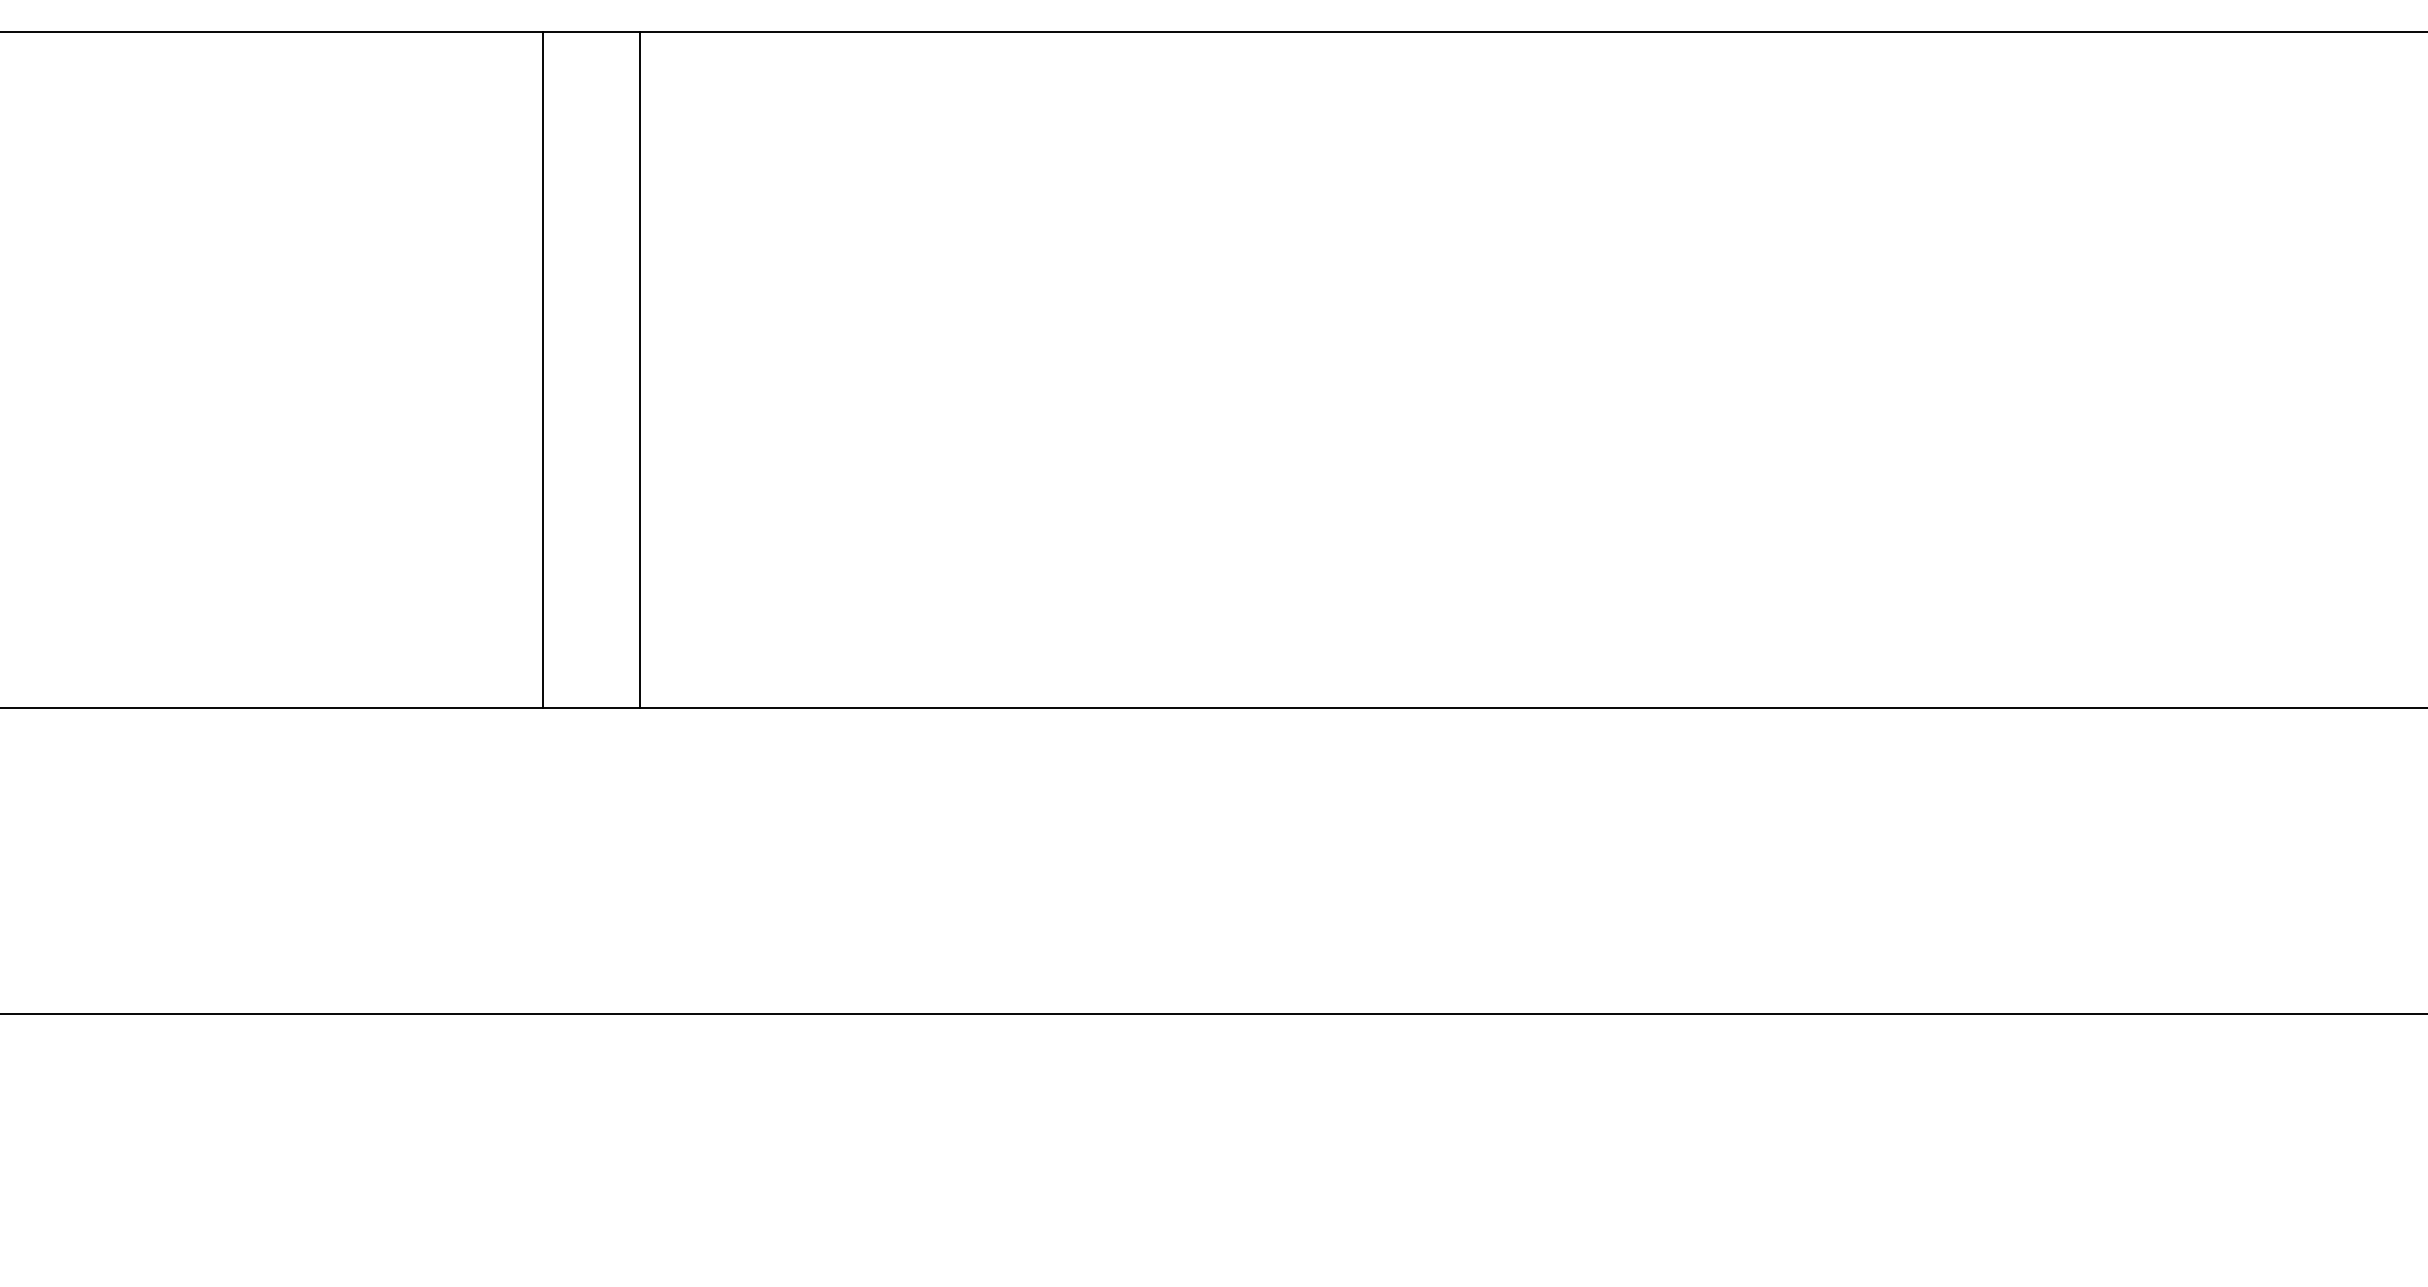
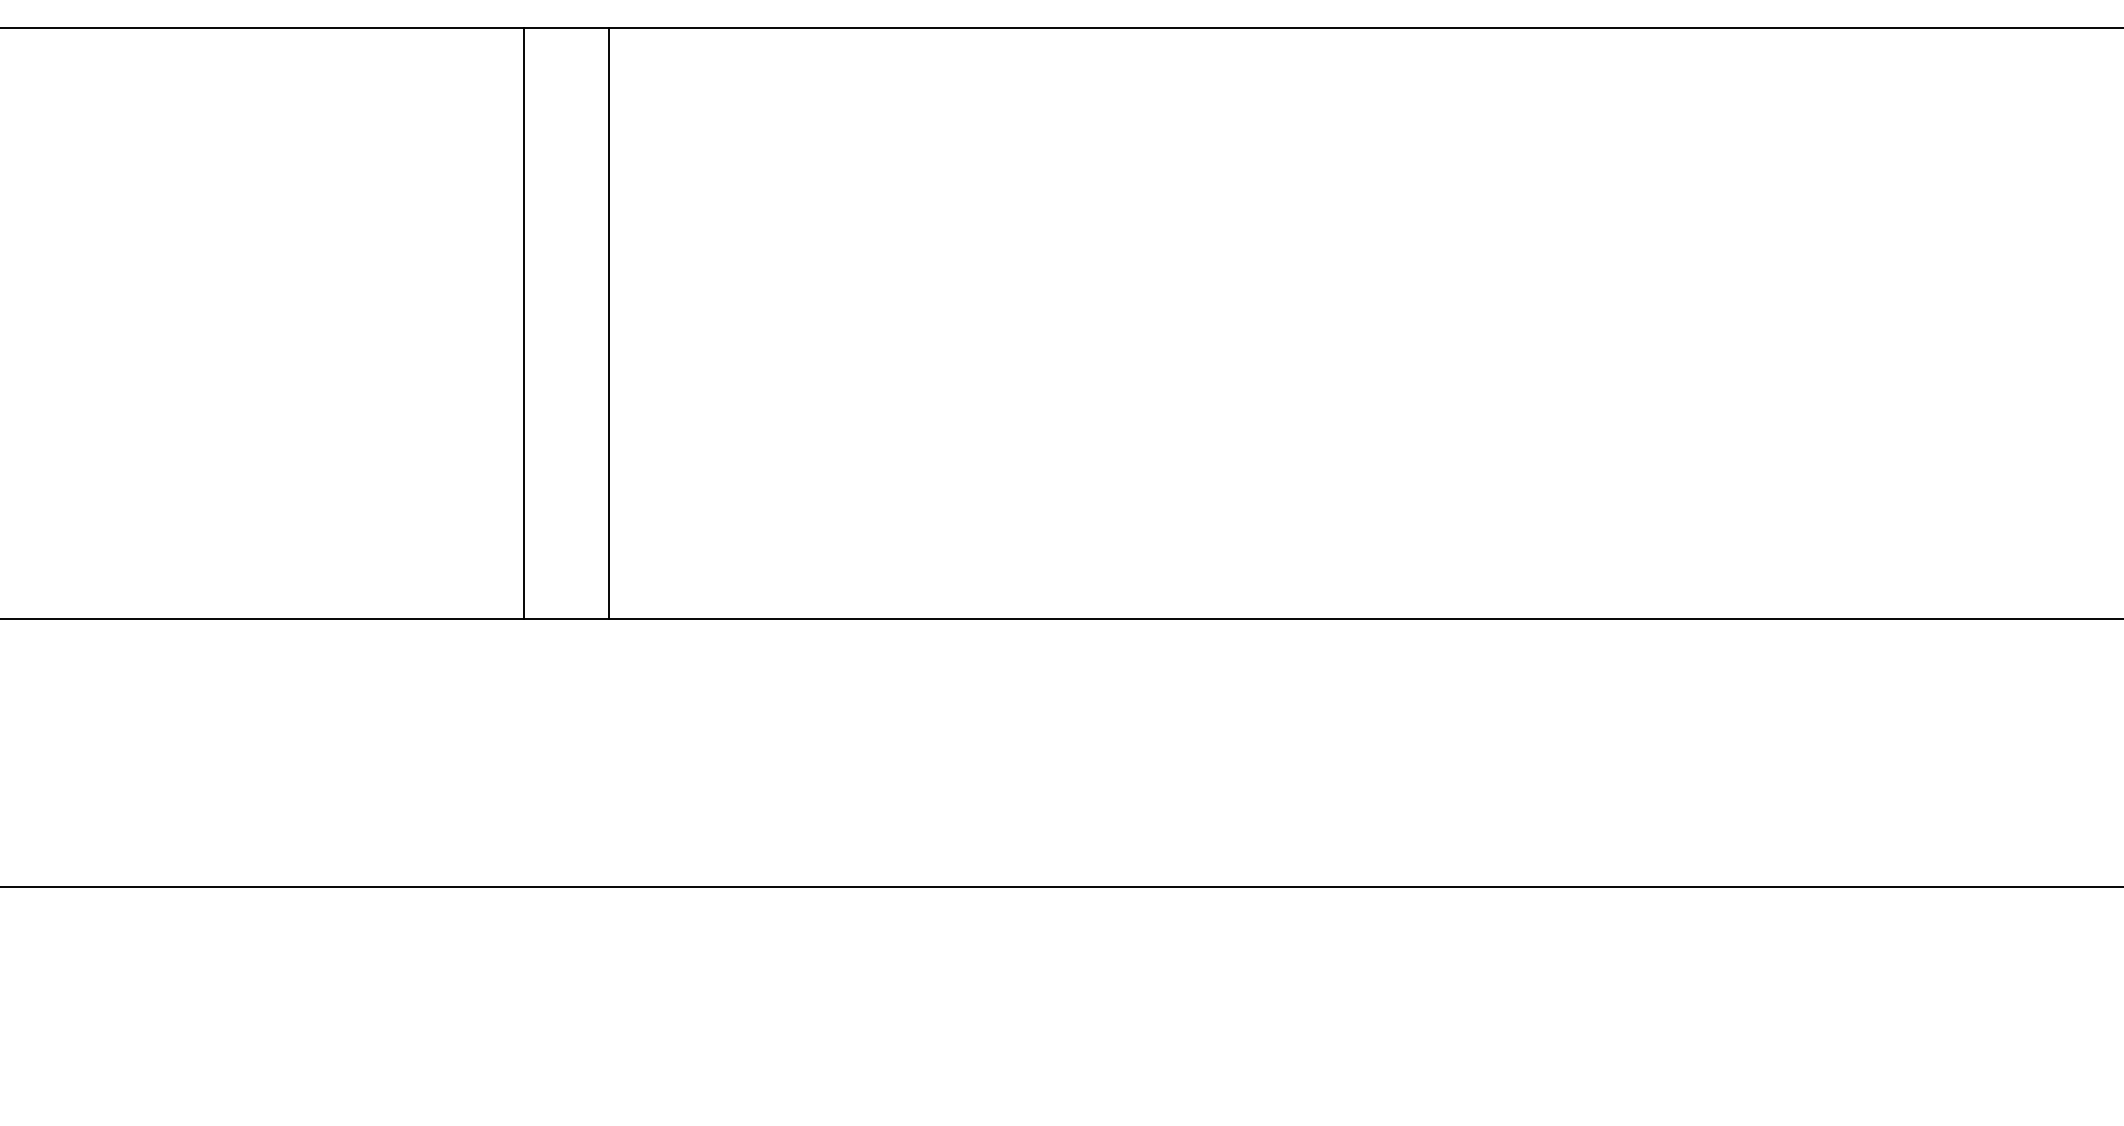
line: (542, 369) -> (523, 323), moved
line: (639, 369) -> (608, 323), moved

